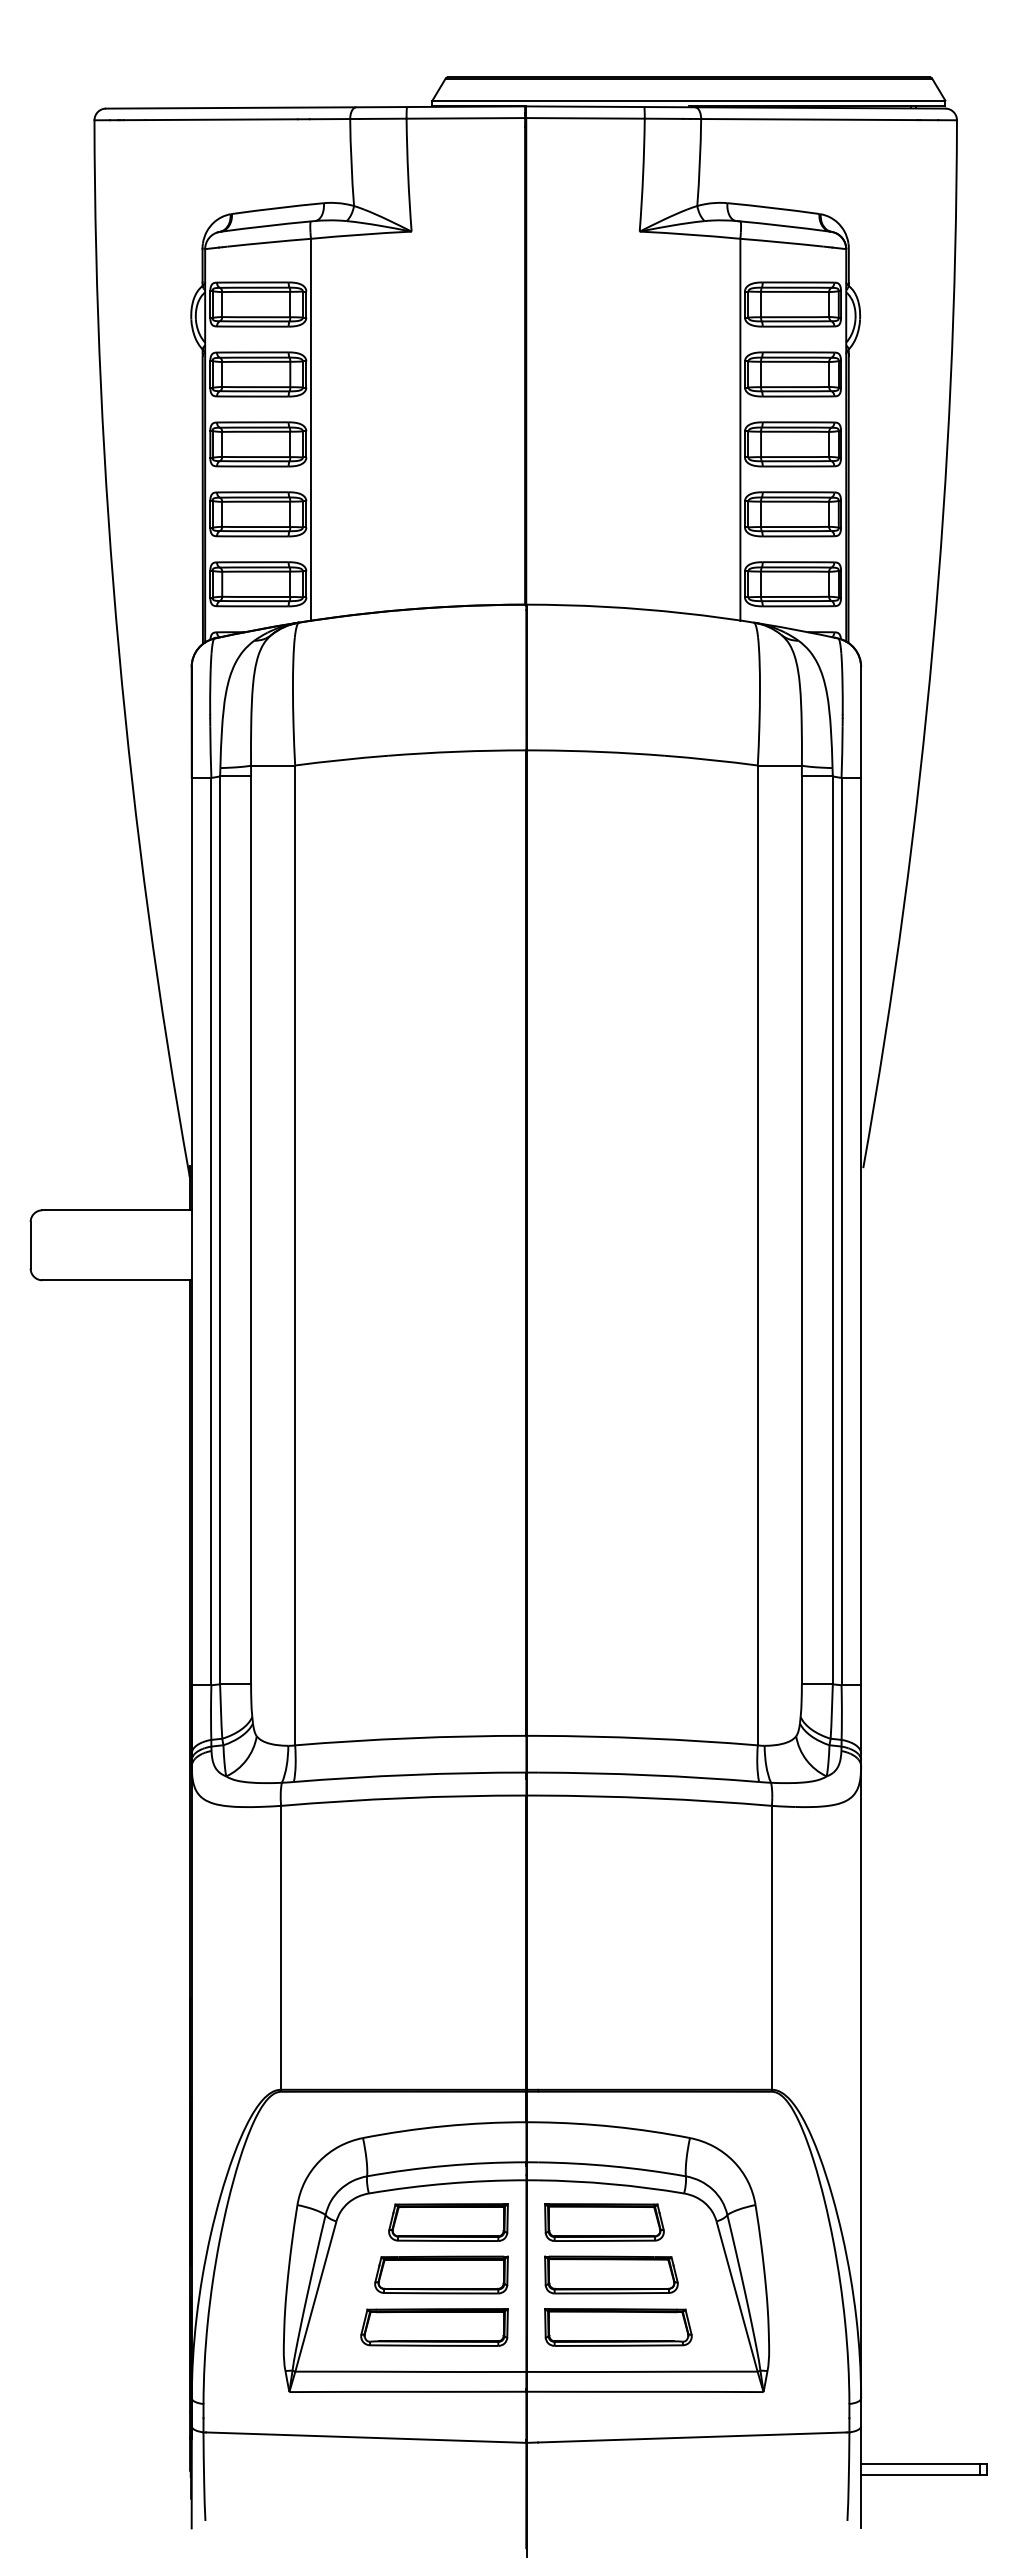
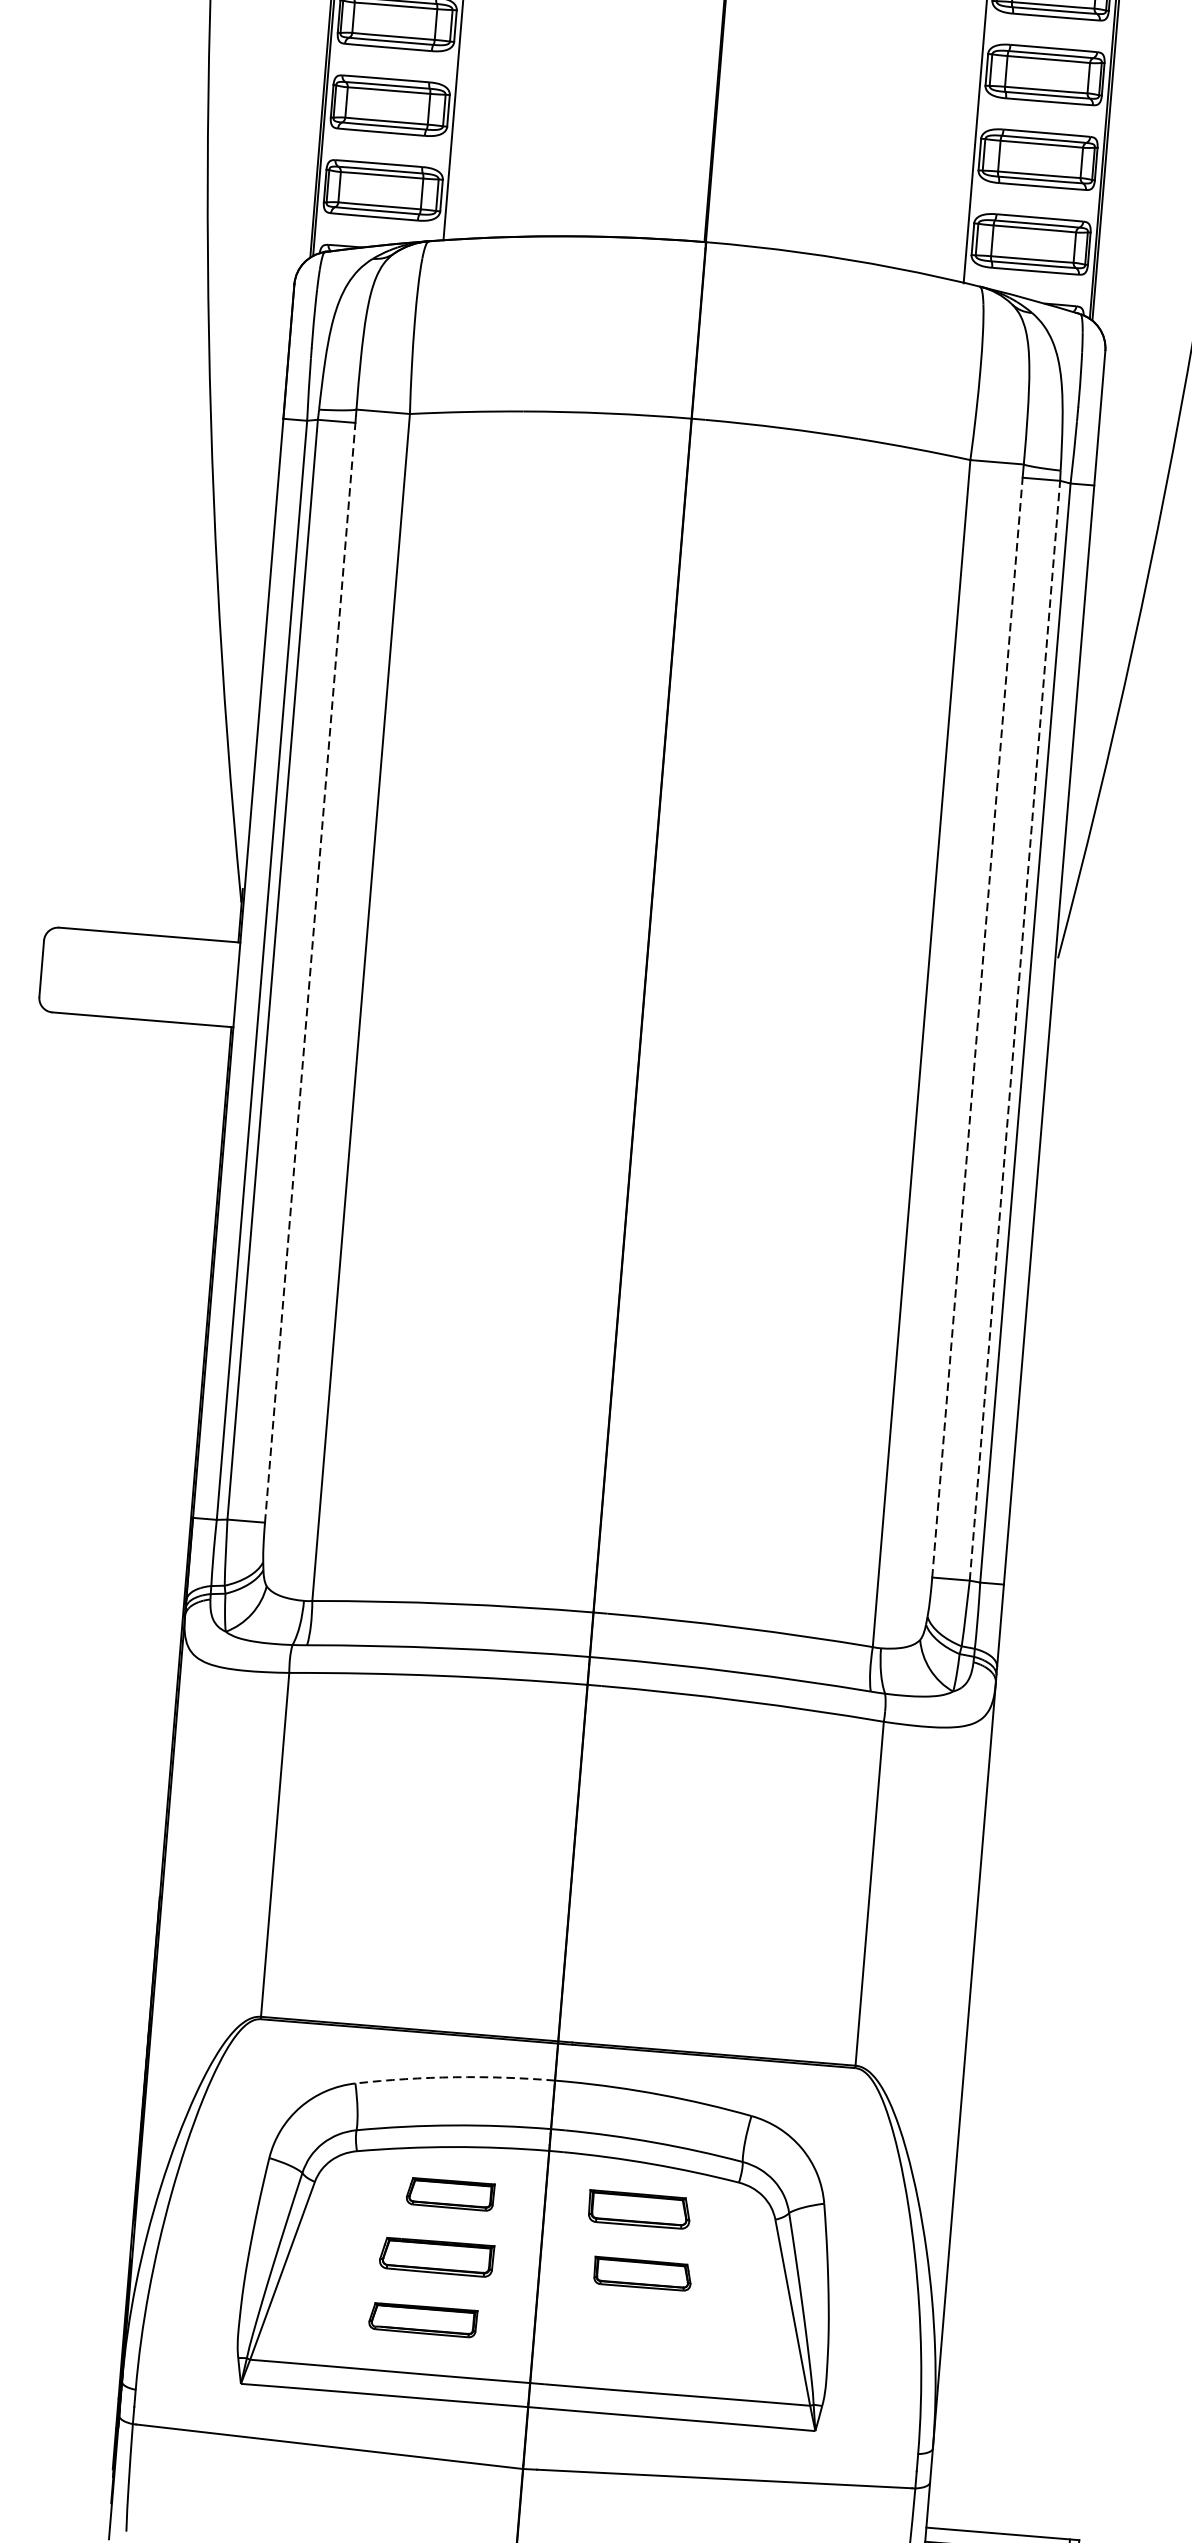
line: (251, 1230) -> (310, 972), solid -> dashed
line: (801, 1230) -> (976, 1027), solid -> dashed
line: (832, 1230) -> (1014, 1030), solid -> dashed
arc: (444, 2126) -> (455, 2077), solid -> dashed
part: (448, 2222) -> (450, 2194), size x0.6
part: (604, 2222) -> (639, 2209), size x0.7
part: (441, 2274) -> (436, 2256), size x0.7
part: (611, 2274) -> (642, 2273), size x0.6
part: (434, 2327) -> (423, 2320), size x0.6
part: (618, 2327) -> (646, 2338), removed

